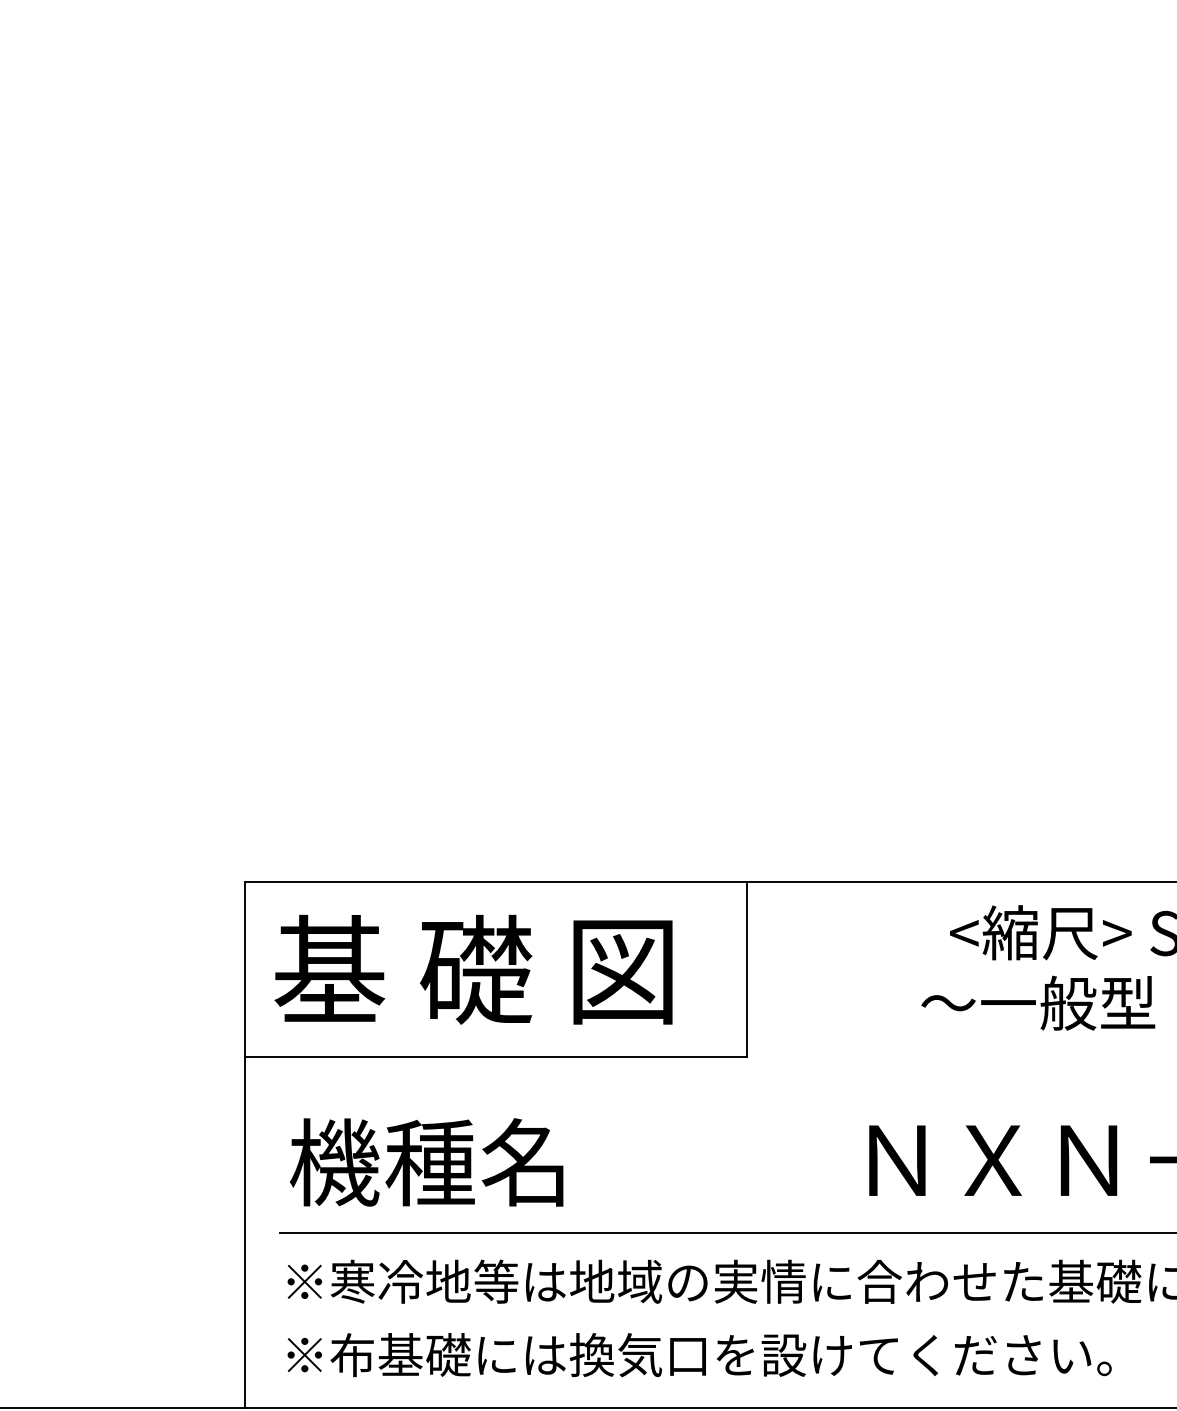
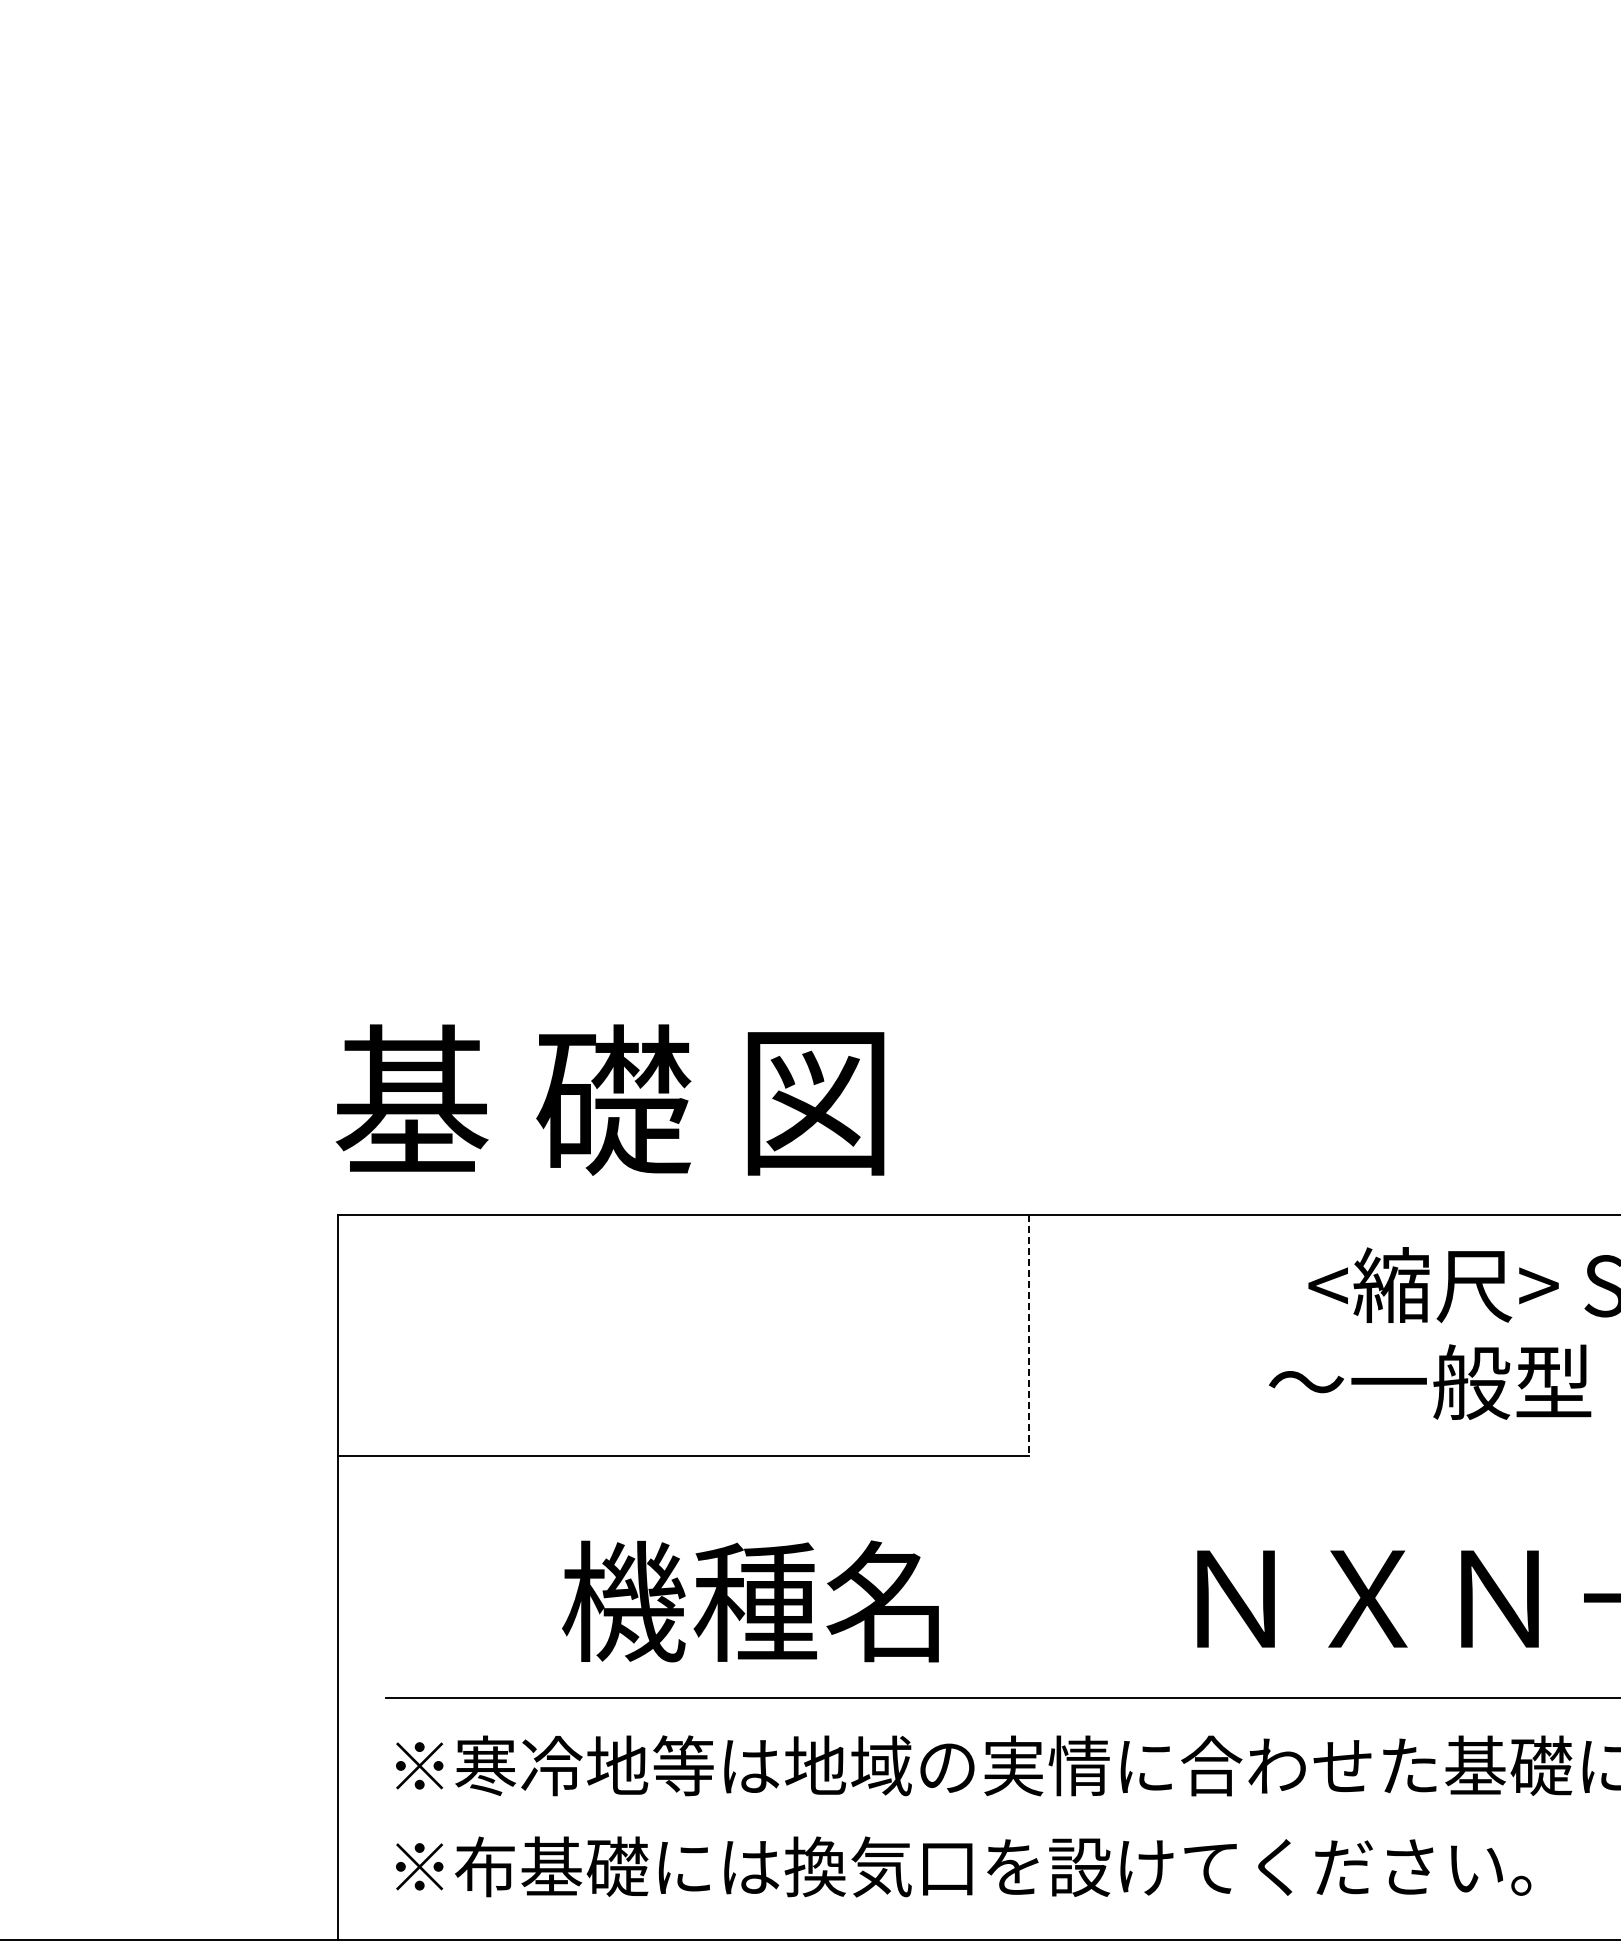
text: (473, 969) -> (609, 1099), moved
line: (747, 969) -> (1029, 1335), solid -> dashed
text: (426, 1162) -> (750, 1601), moved

